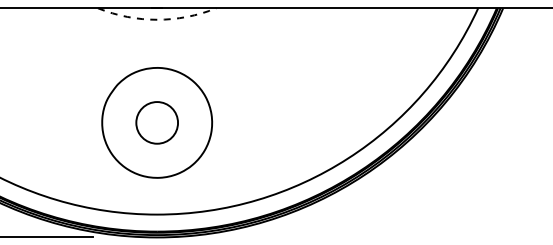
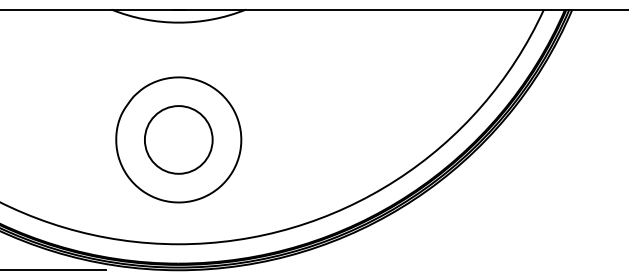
arc: (157, 19) -> (179, 22), dashed -> solid
circle: (156, 122) -> (177, 139), size x1.43

